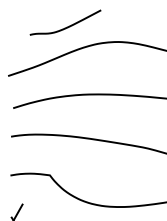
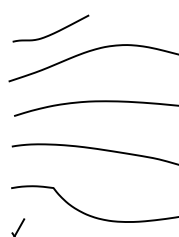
curve: (67, 26) -> (53, 32), moved

